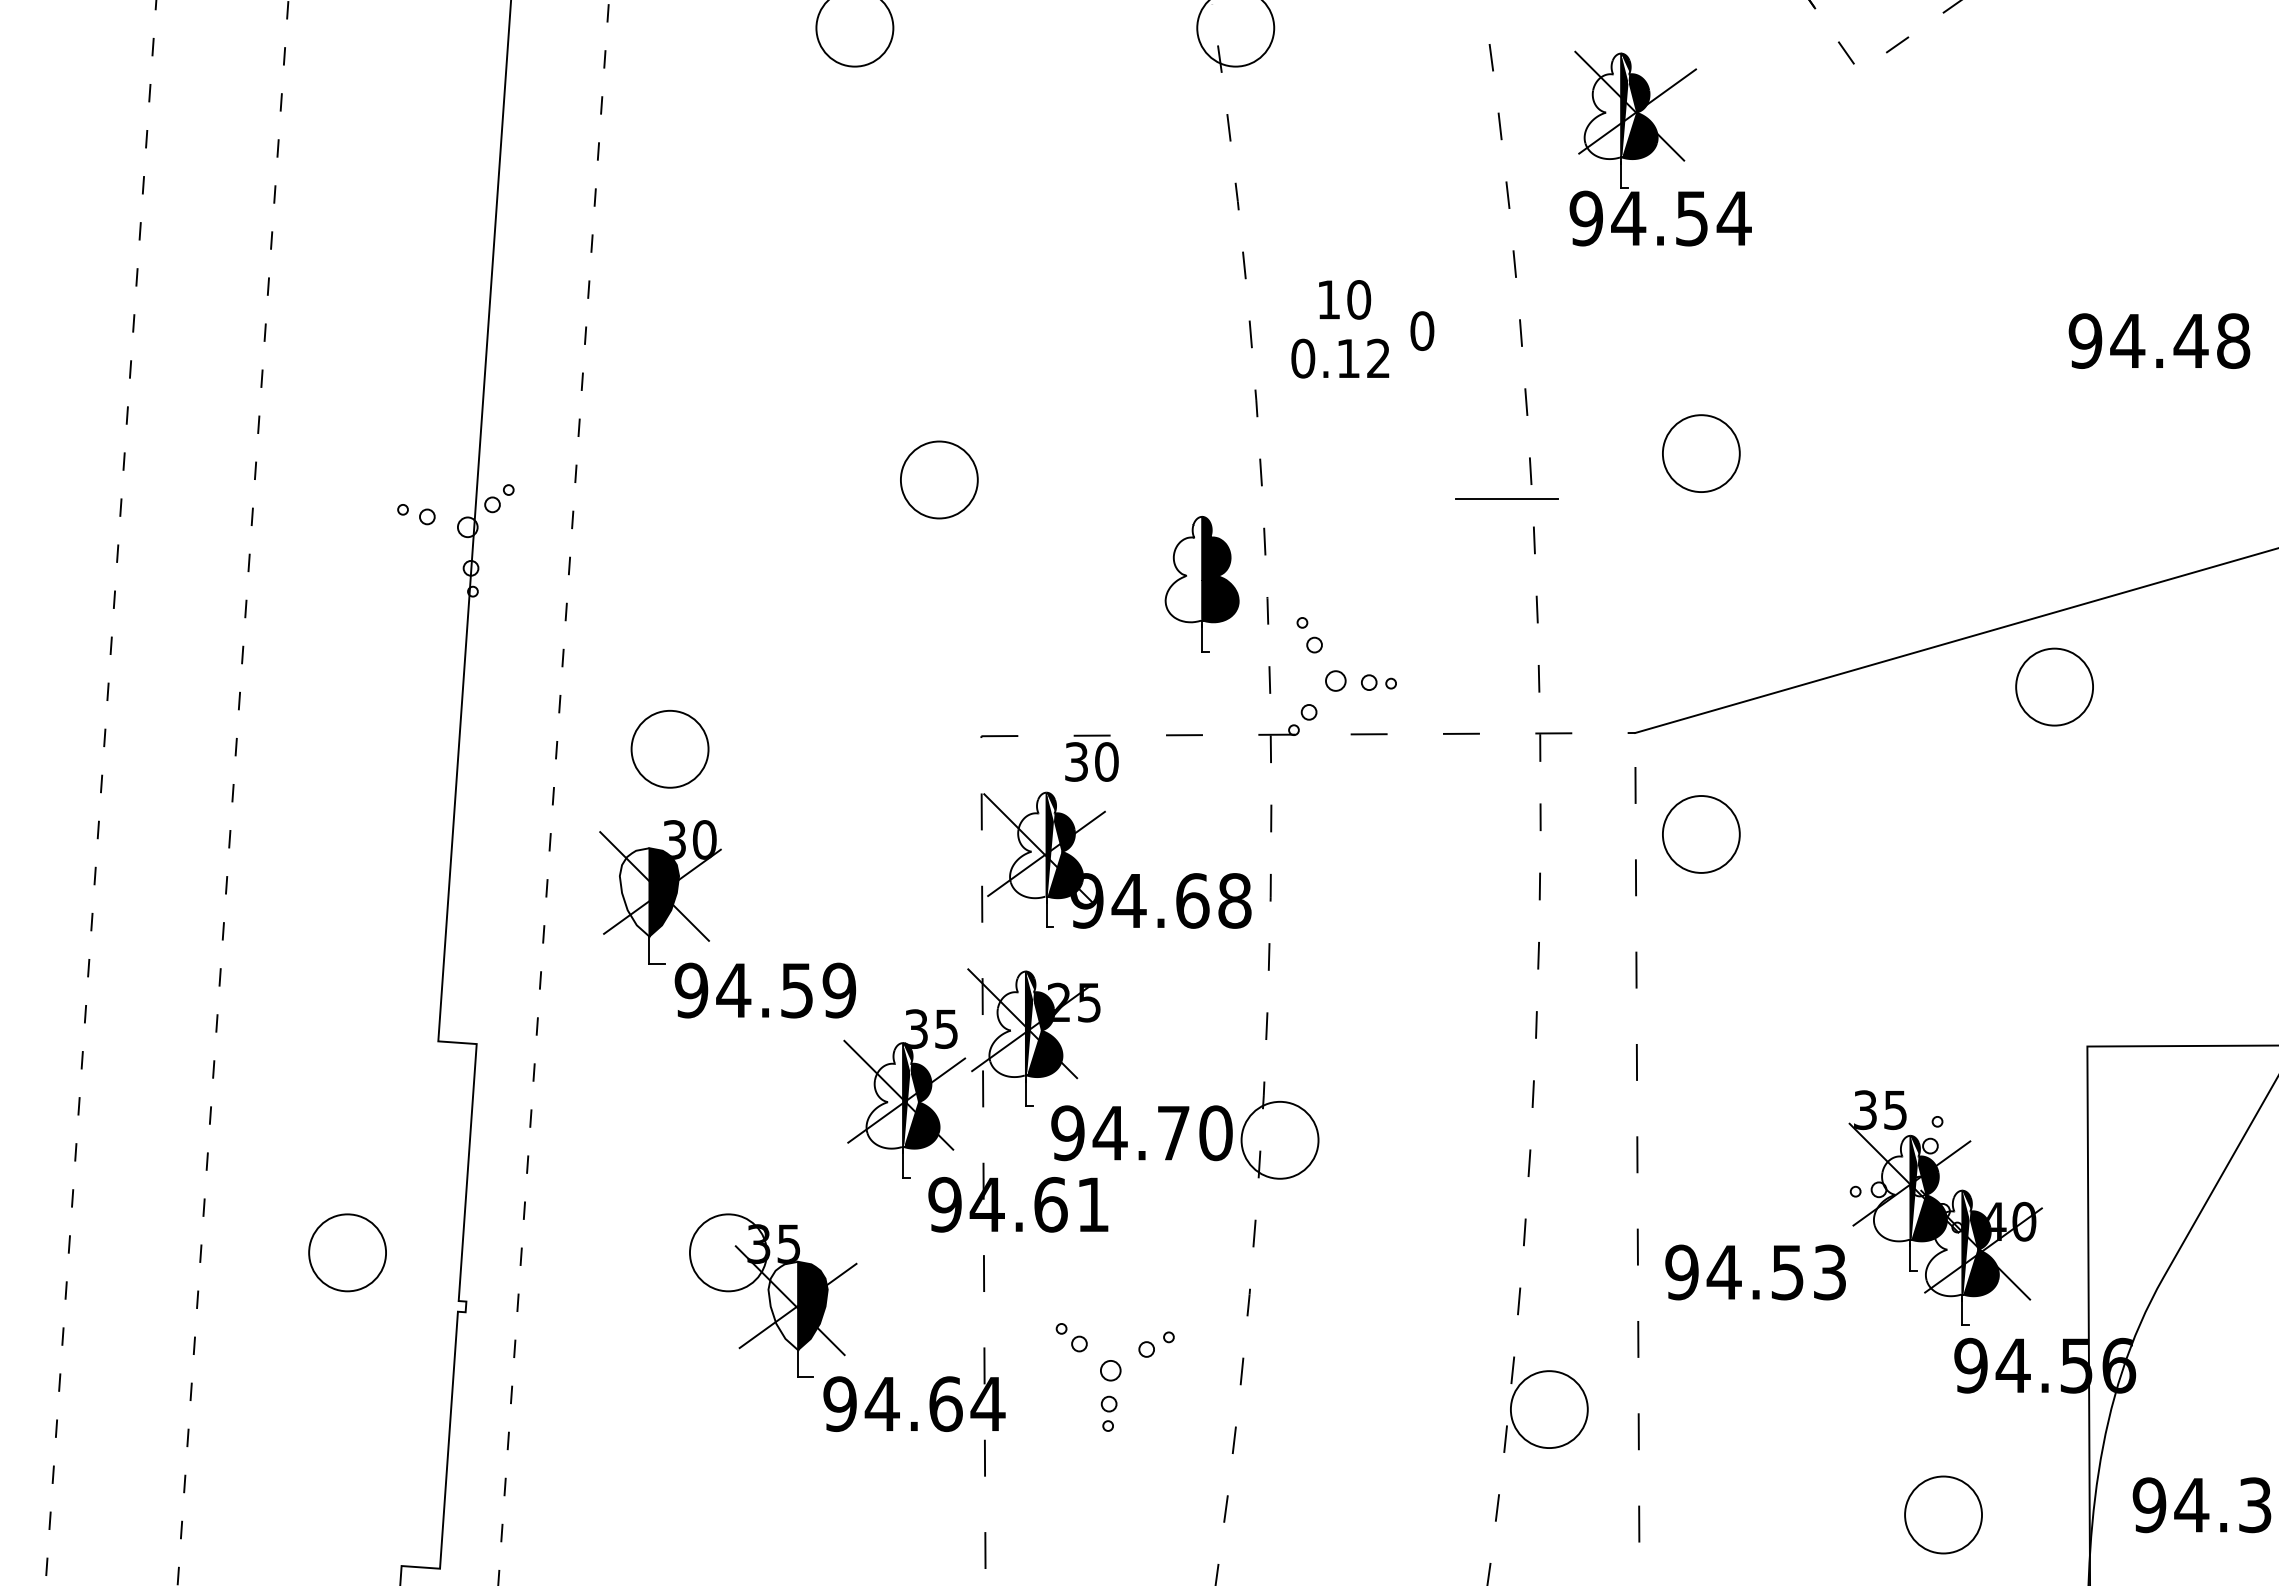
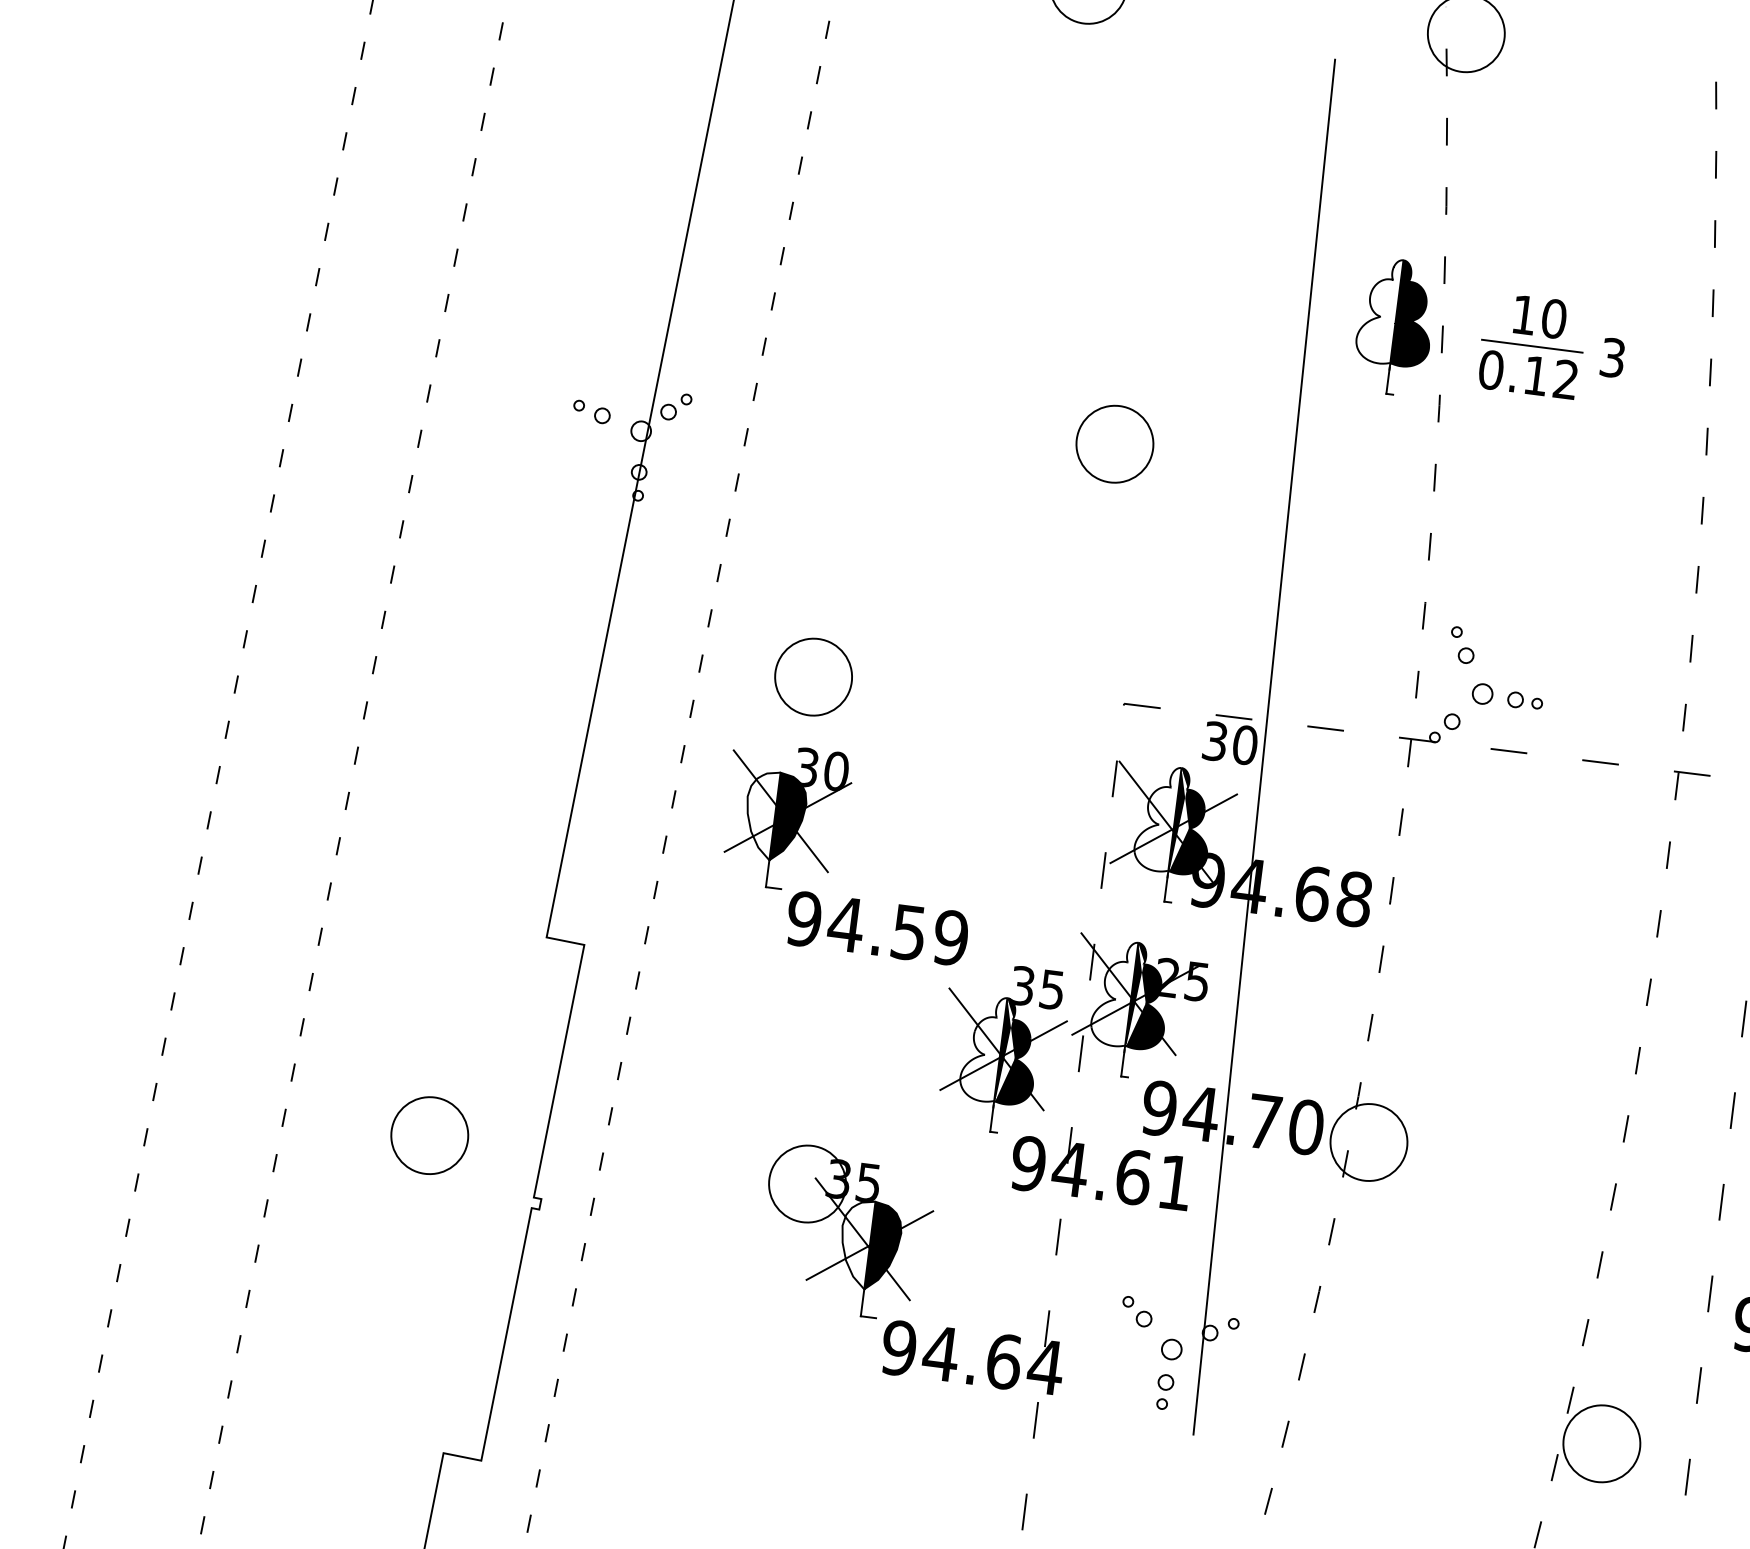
text: (1422, 330) -> (1613, 357), 0 -> 3
line: (1506, 498) -> (1531, 345), moved
part: (1201, 584) -> (1394, 327), moved
line: (1125, 761) -> (1263, 747), added

